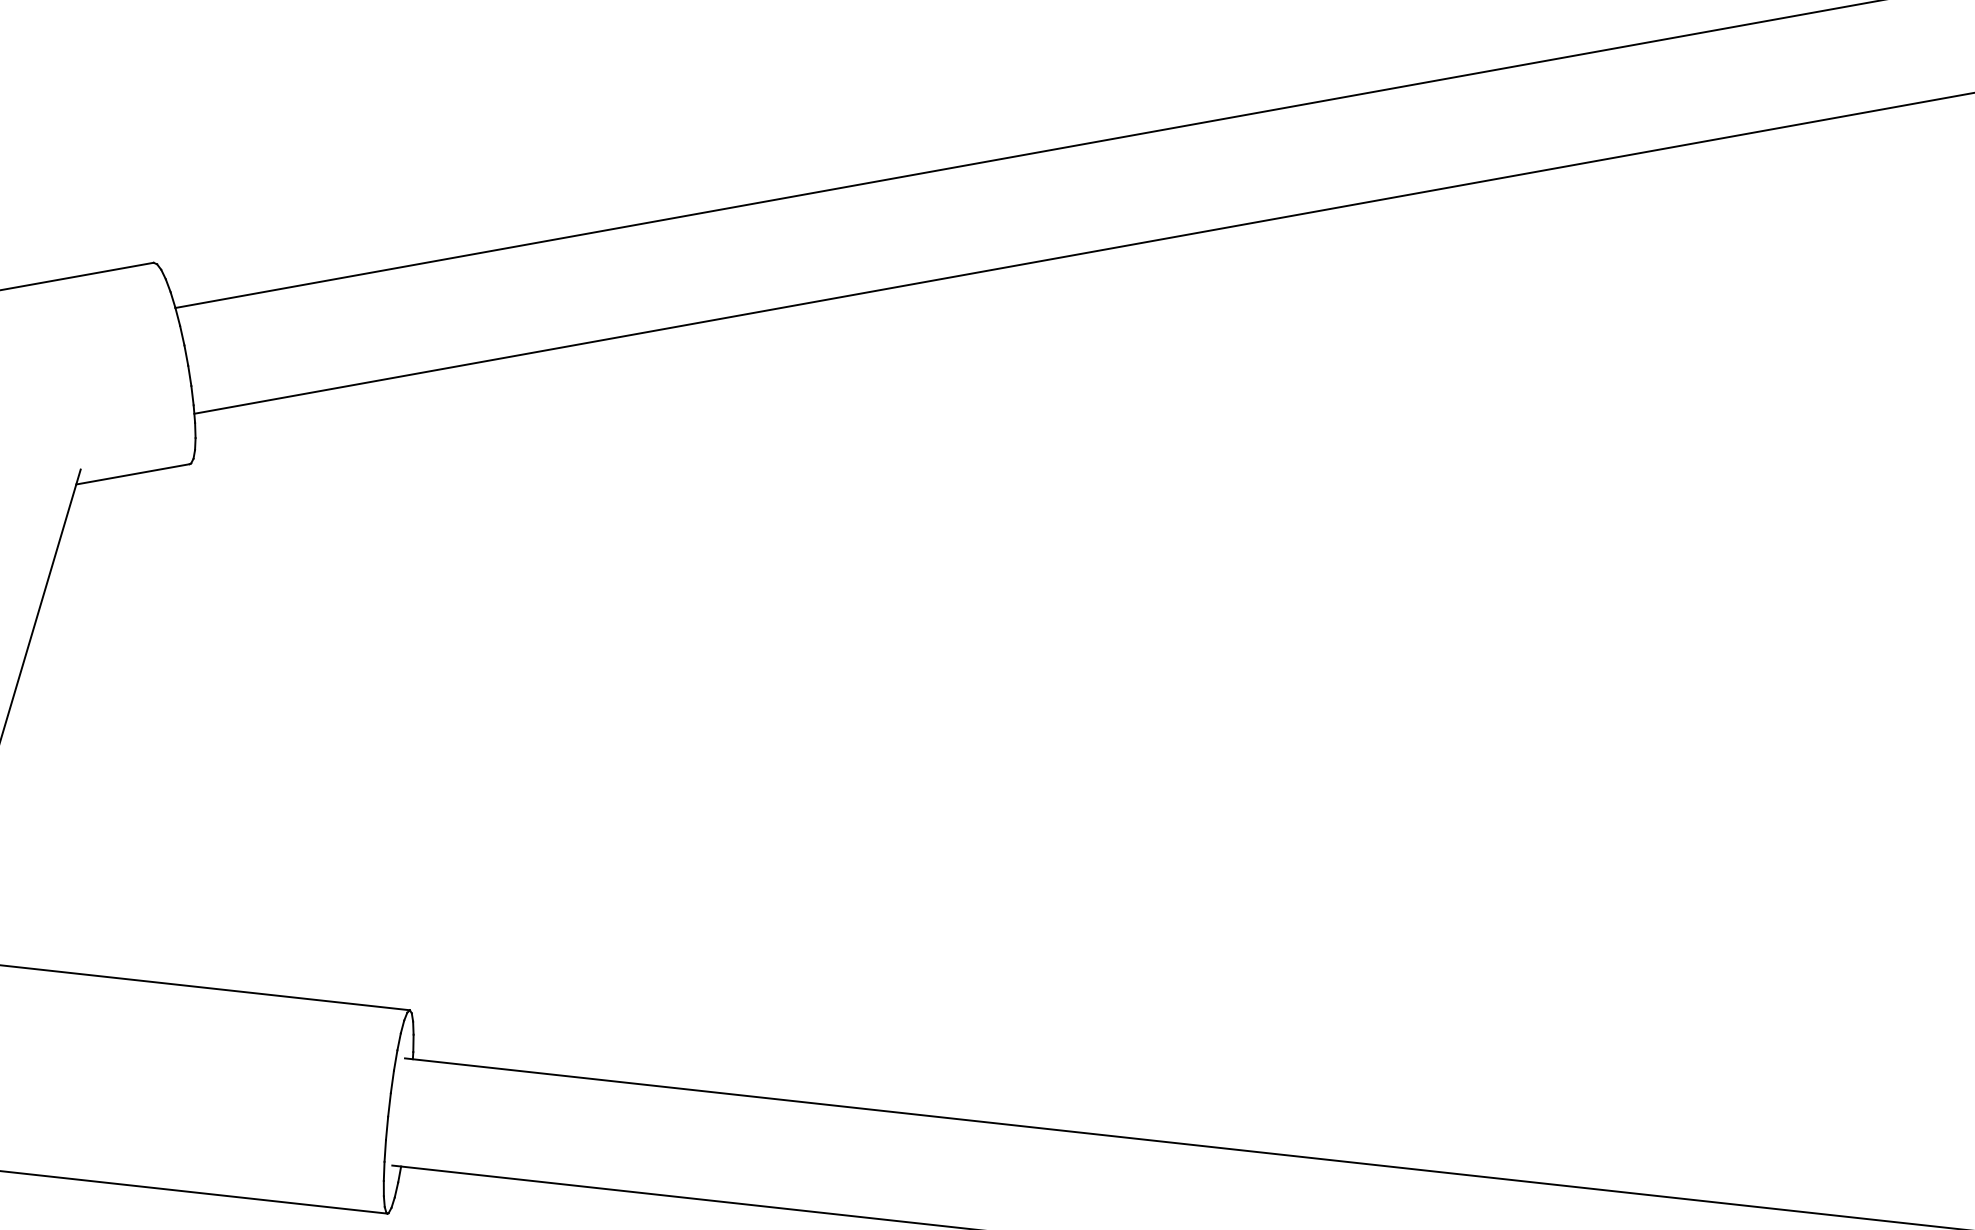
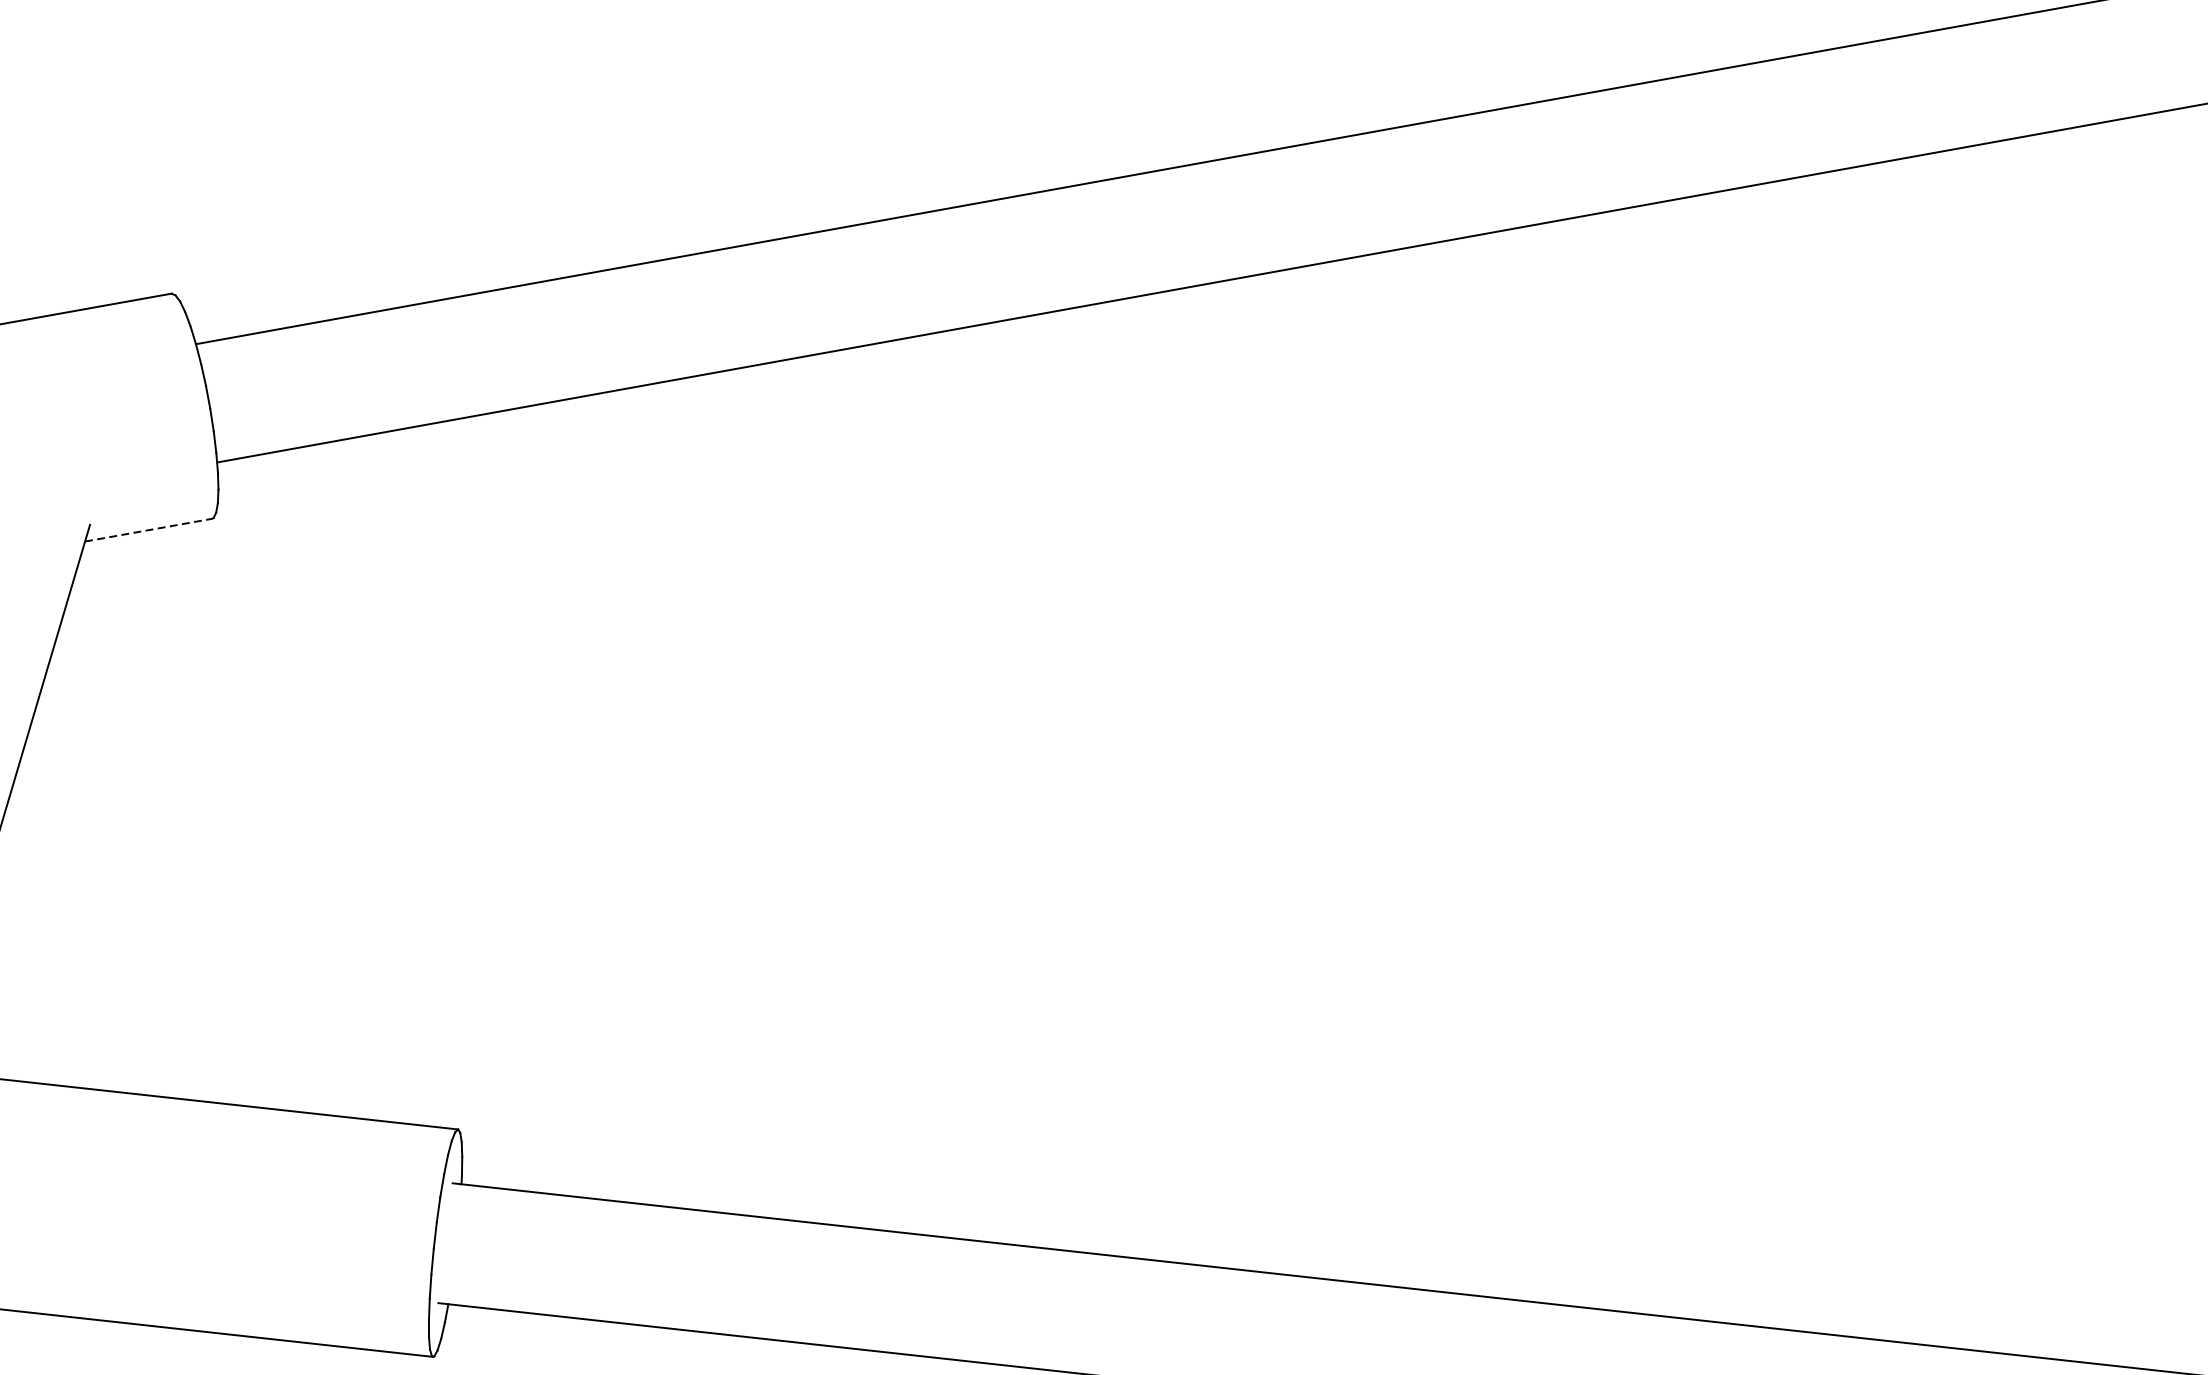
line: (133, 474) -> (149, 530), solid -> dashed

